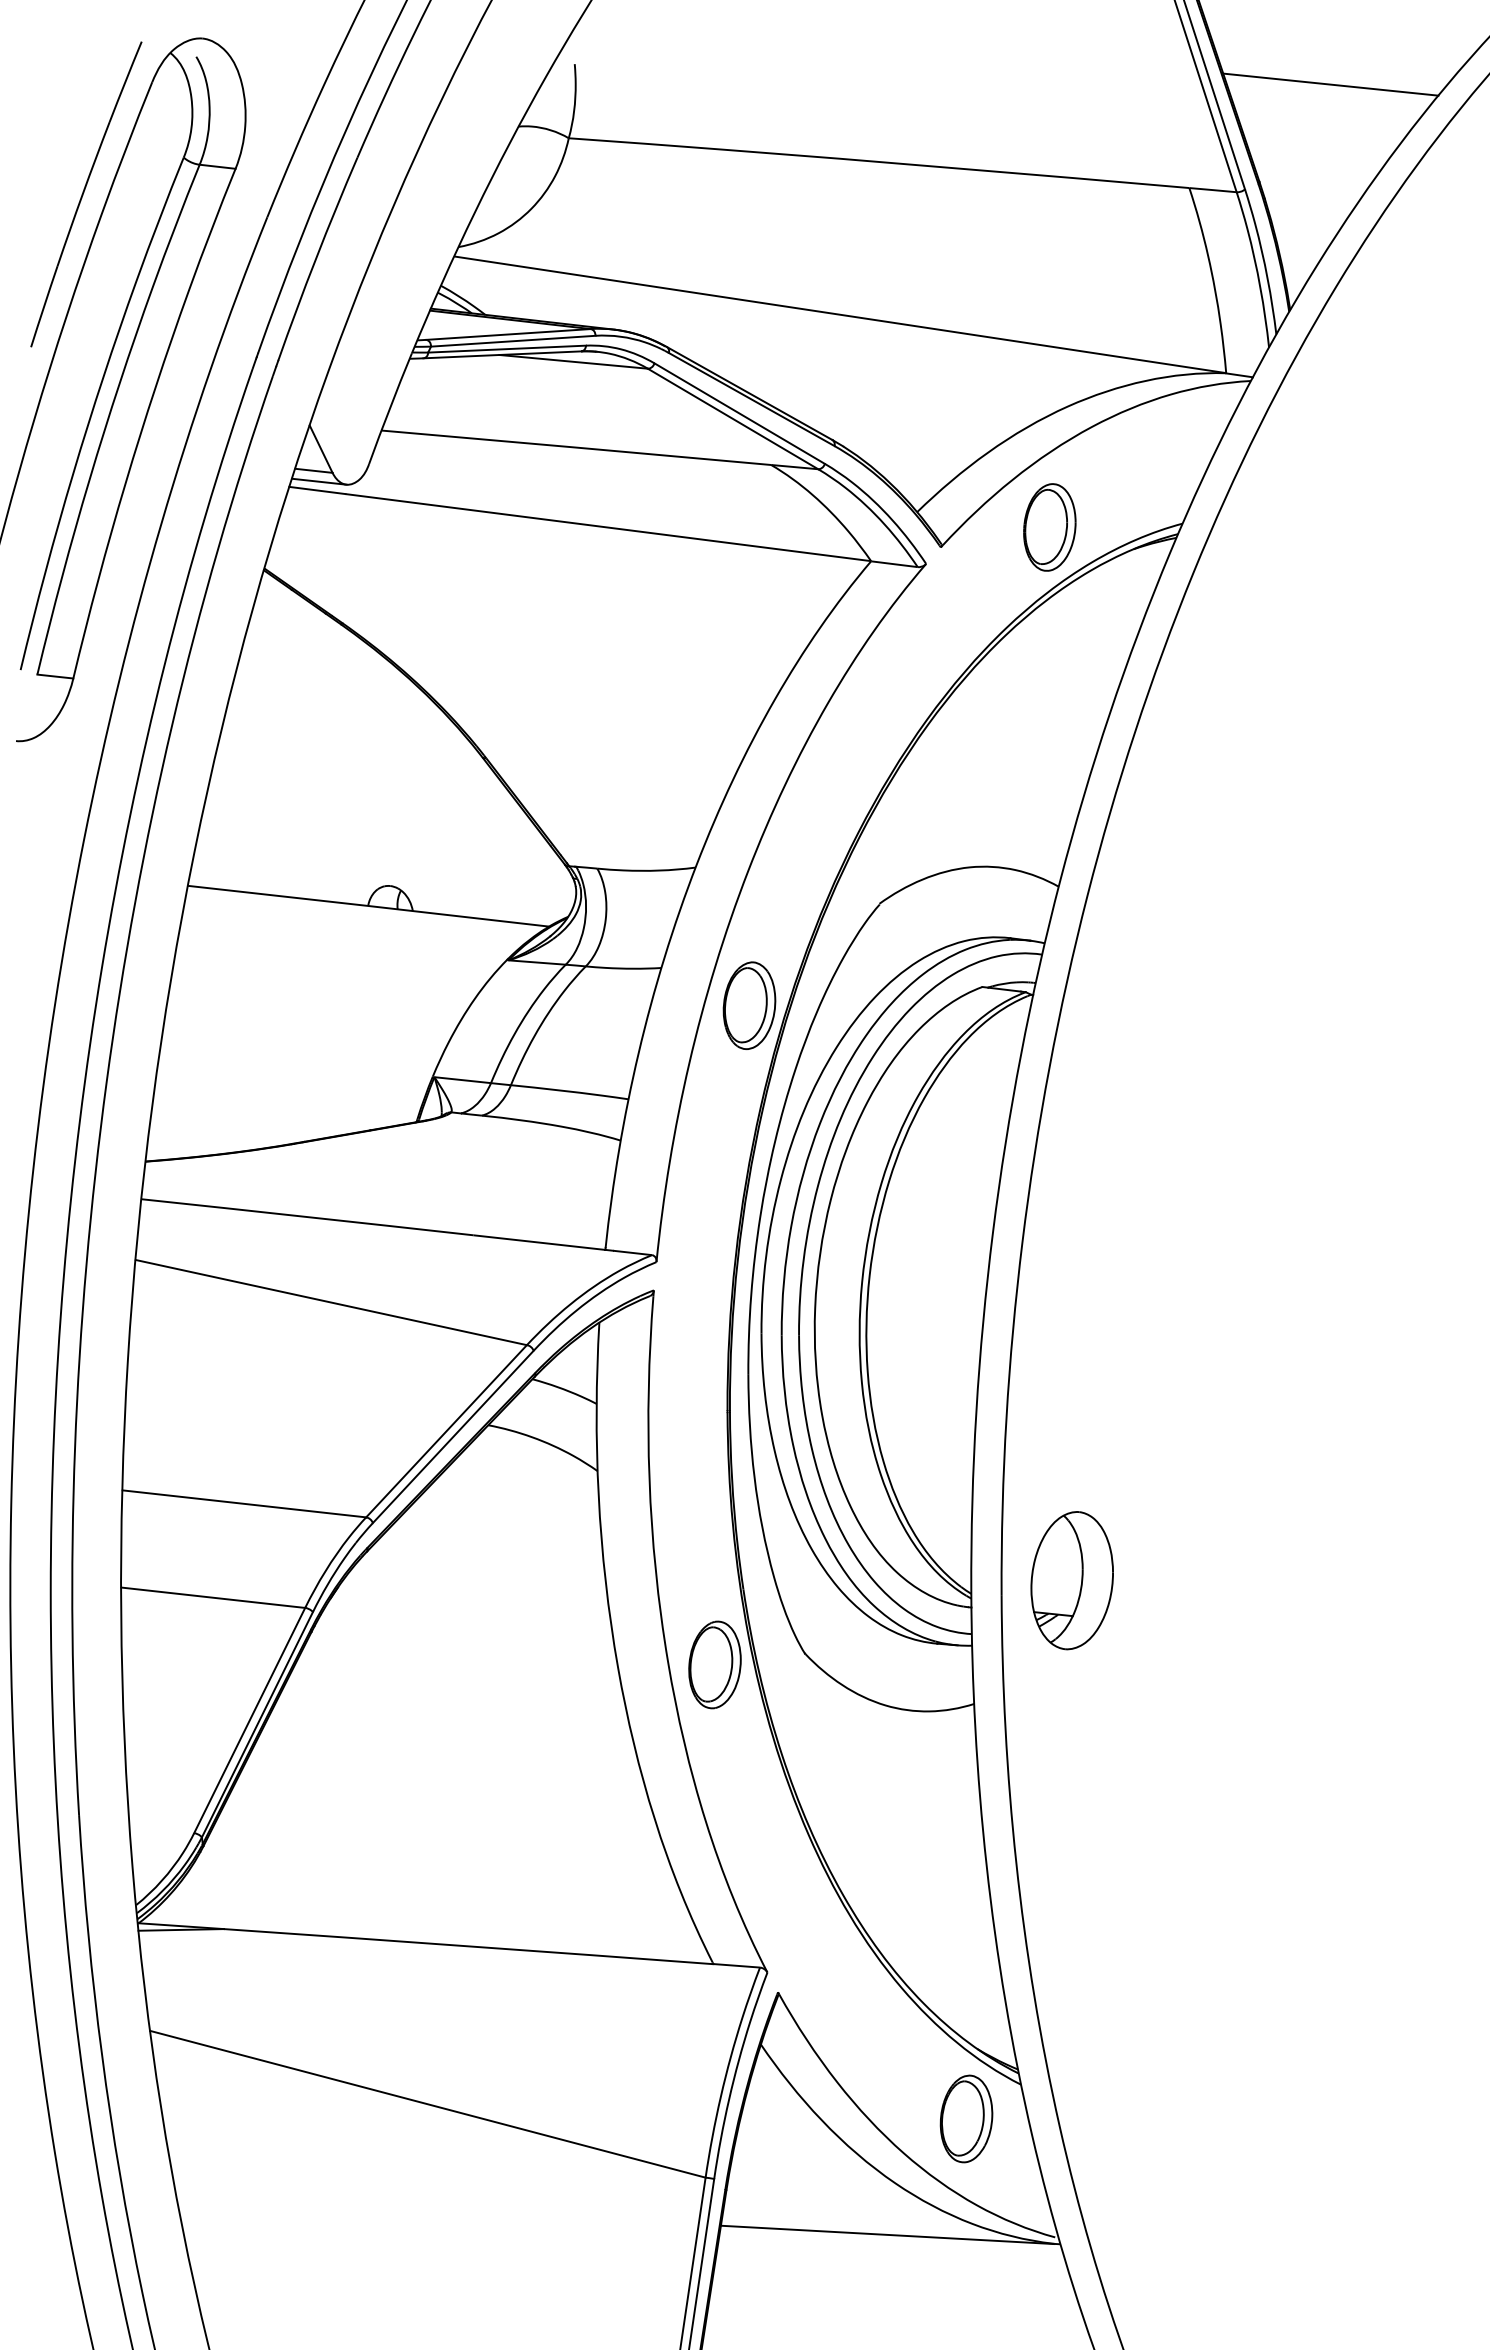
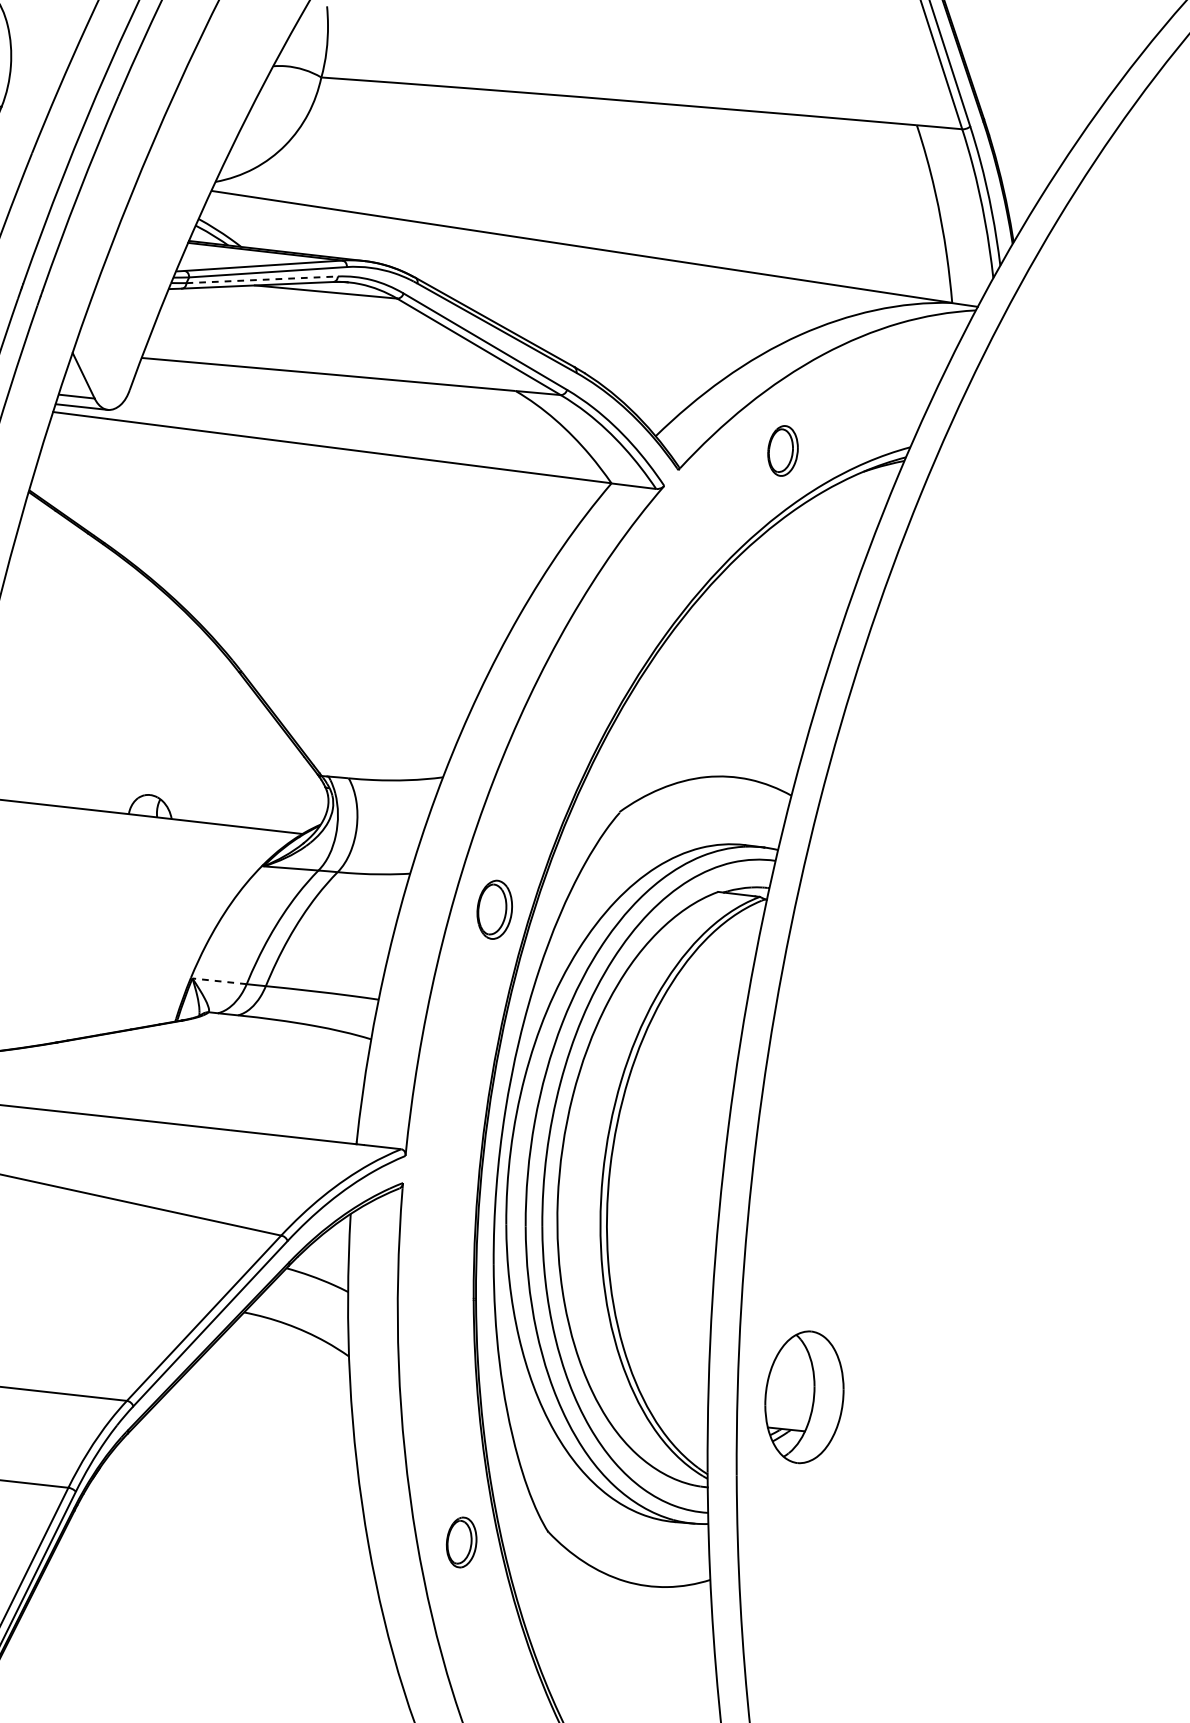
line: (1330, 84) -> (1052, 25), removed
line: (507, 349) -> (262, 280), solid -> dashed
part: (1049, 527) -> (782, 450), size x0.6
part: (749, 1005) -> (494, 909), size x0.7
line: (462, 1080) -> (219, 981), solid -> dashed
part: (1071, 1580) -> (803, 1397), moved
part: (714, 1664) -> (461, 1542), size x0.6

